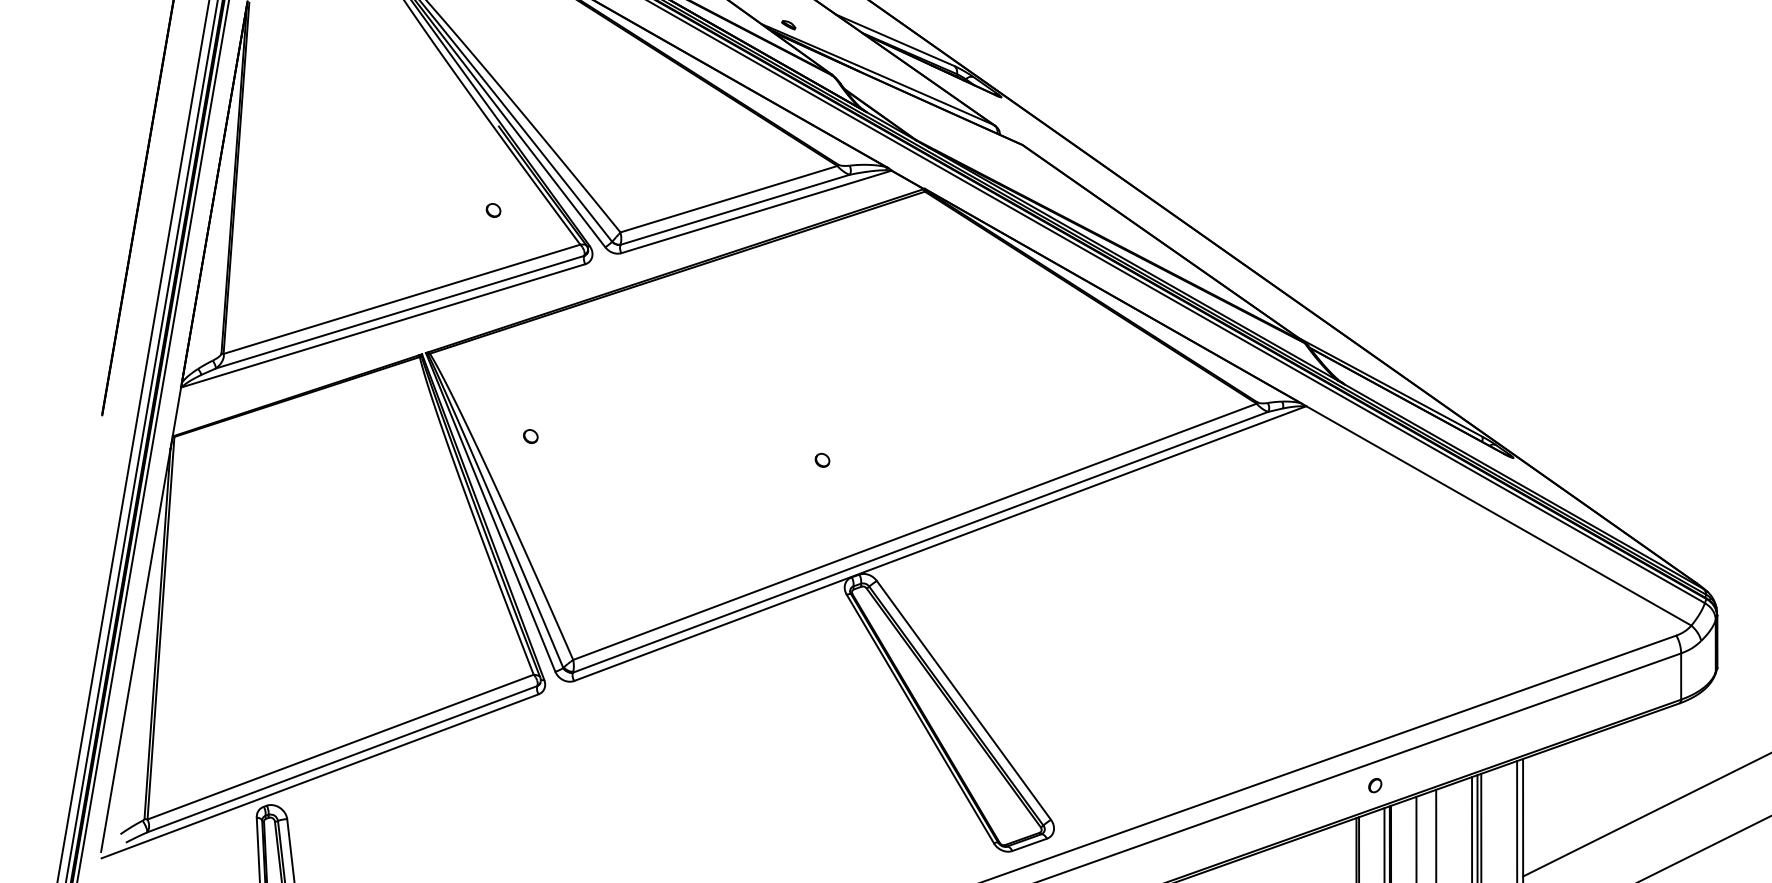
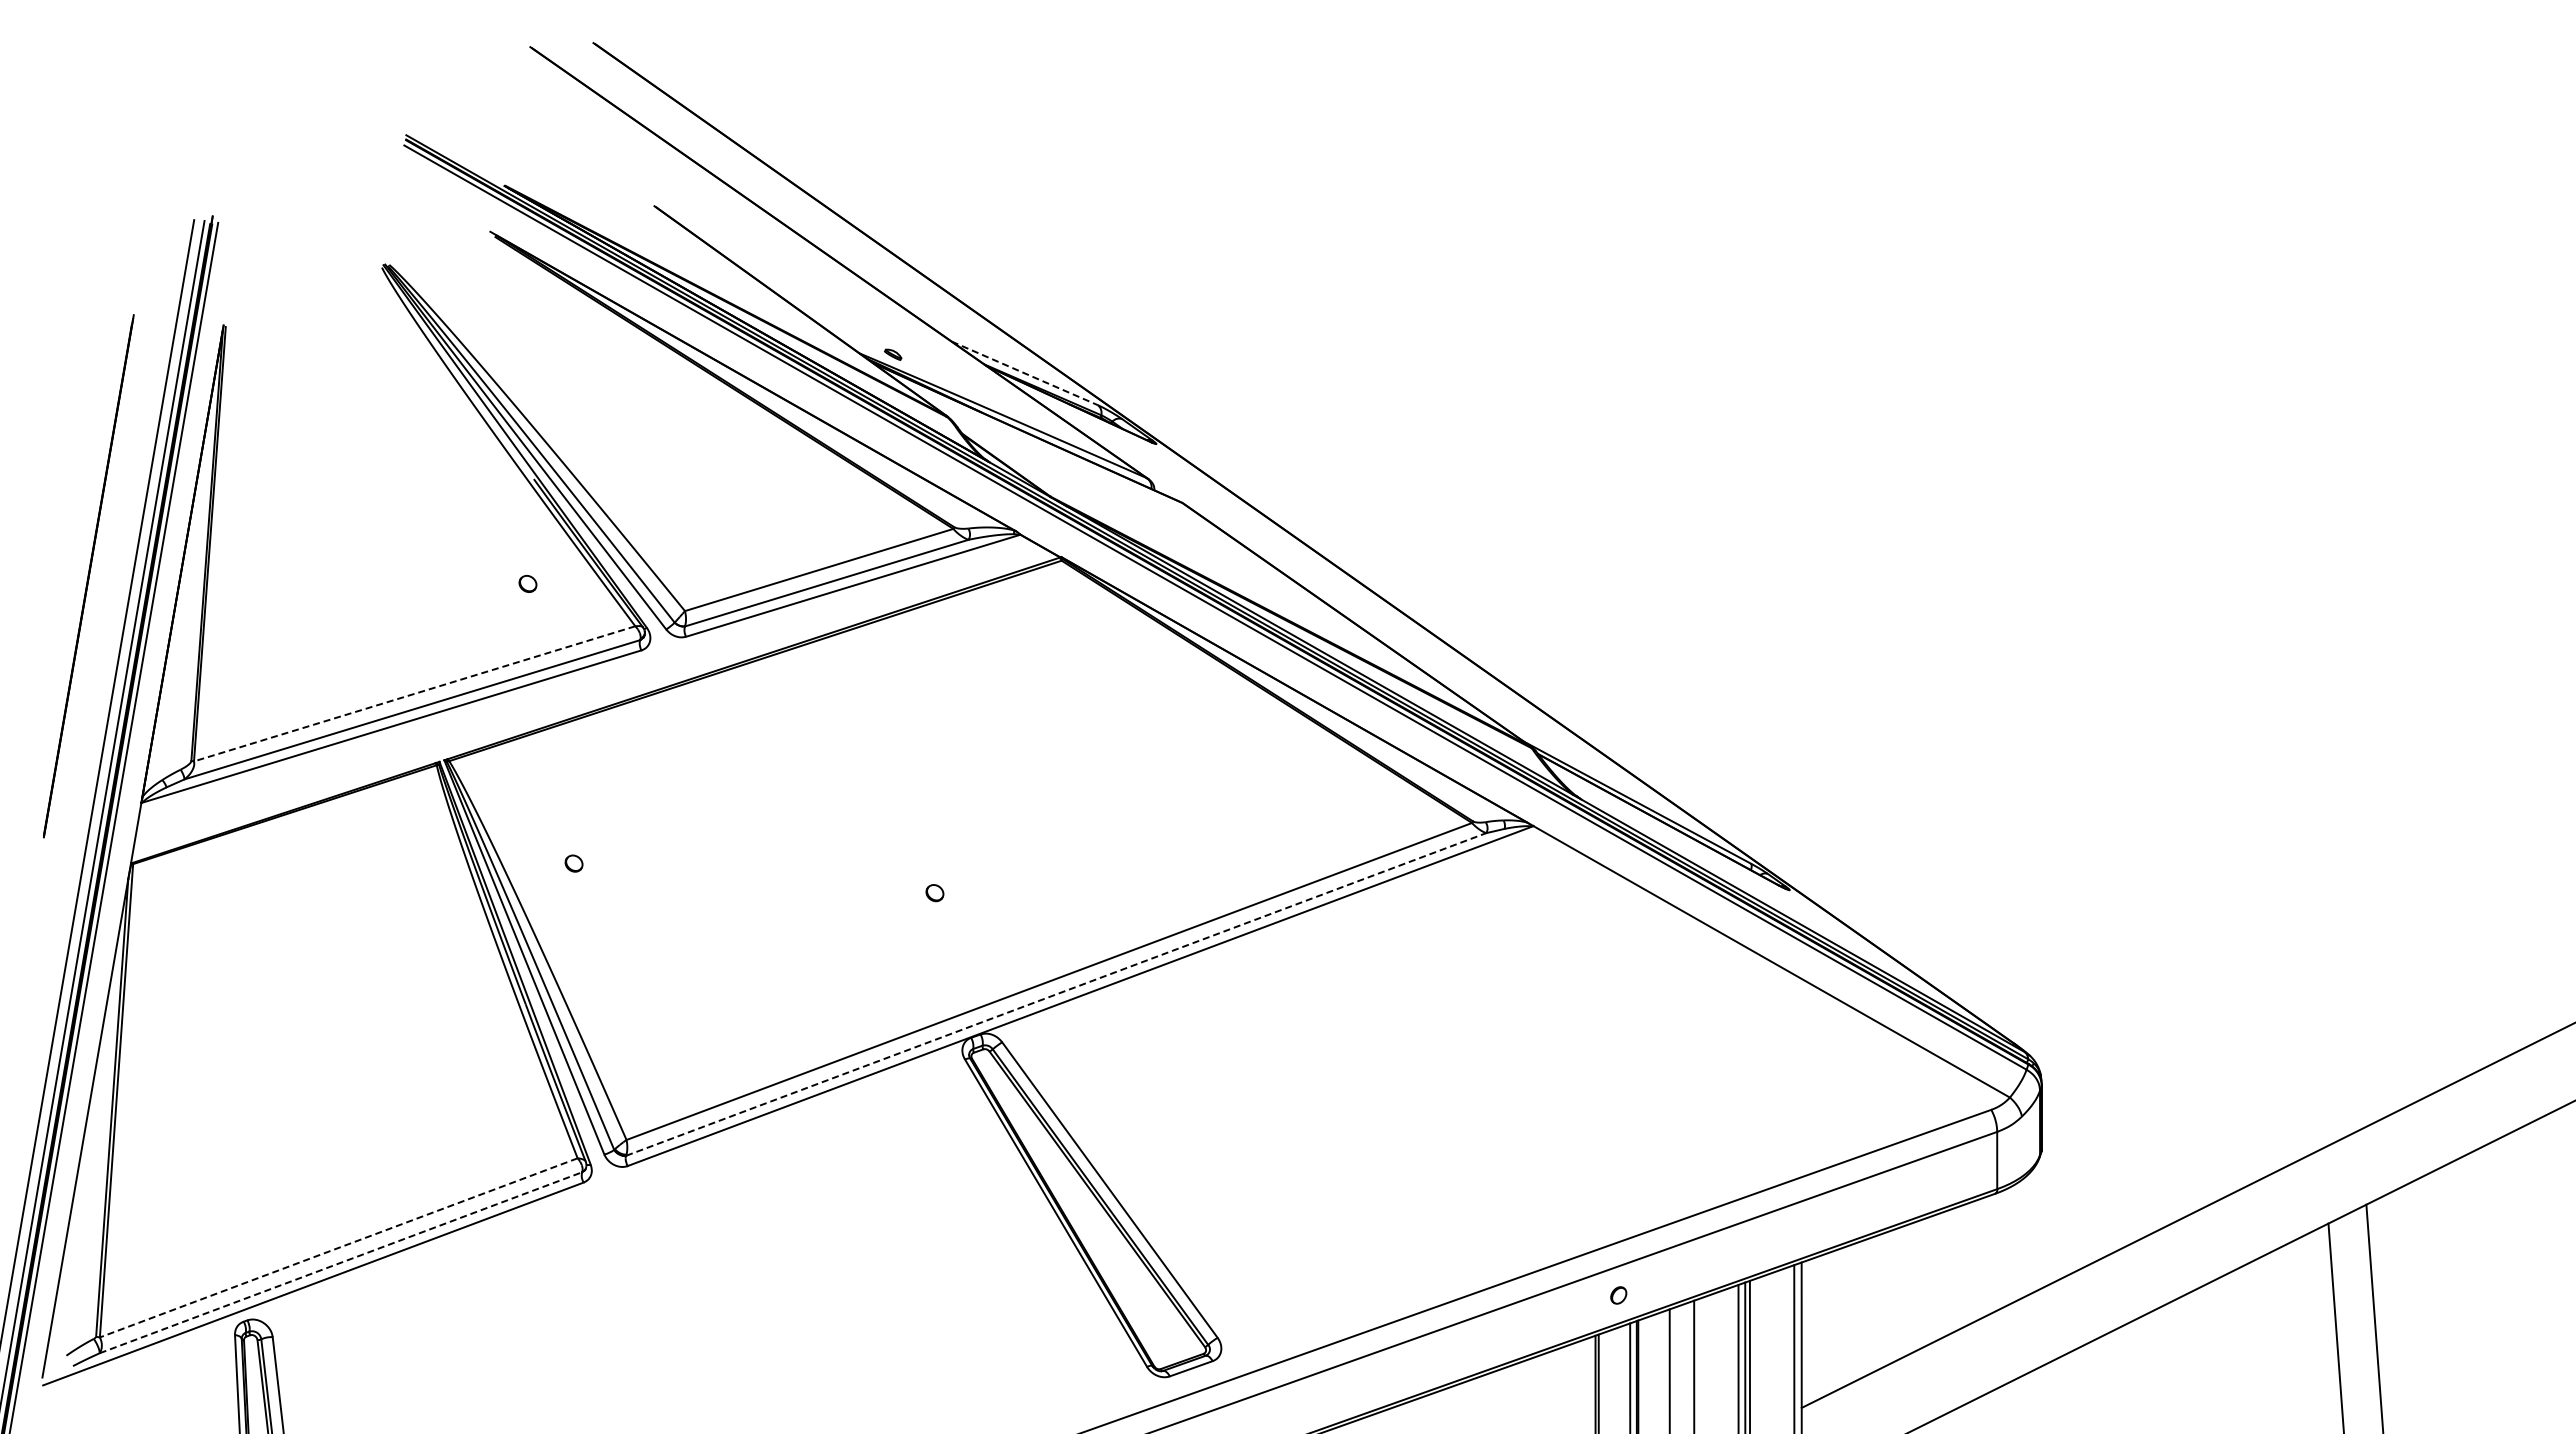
line: (894, 40) -> (1024, 373), solid -> dashed
line: (401, 299) -> (414, 693), solid -> dashed
line: (920, 542) -> (1056, 994), solid -> dashed
line: (340, 747) -> (338, 1248), solid -> dashed
line: (342, 758) -> (340, 1262), solid -> dashed

